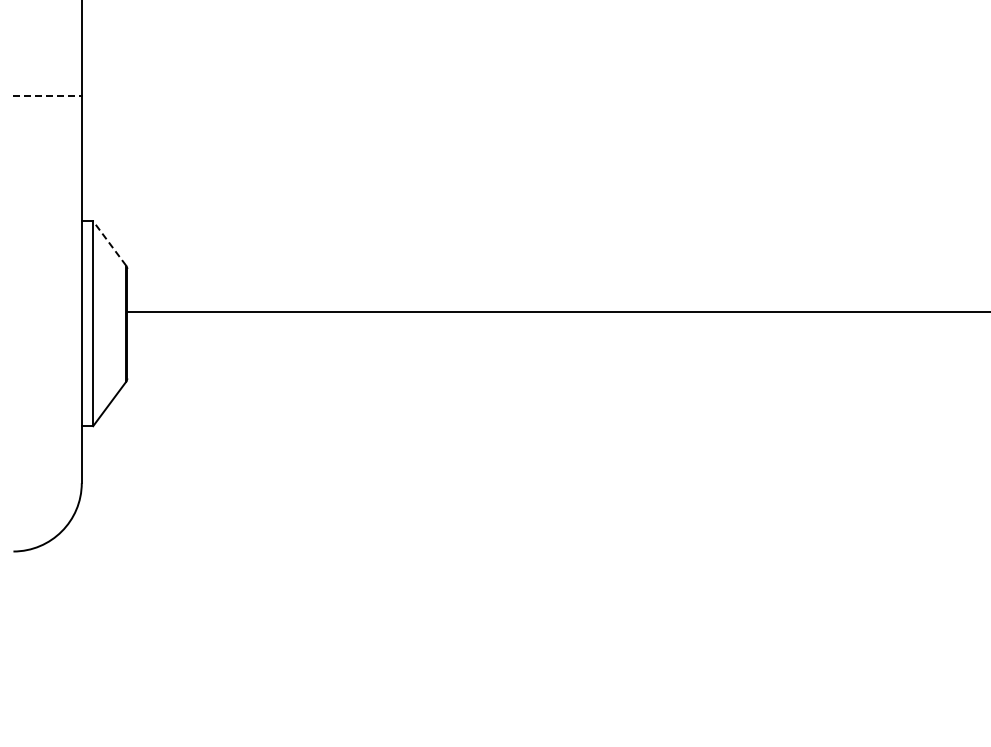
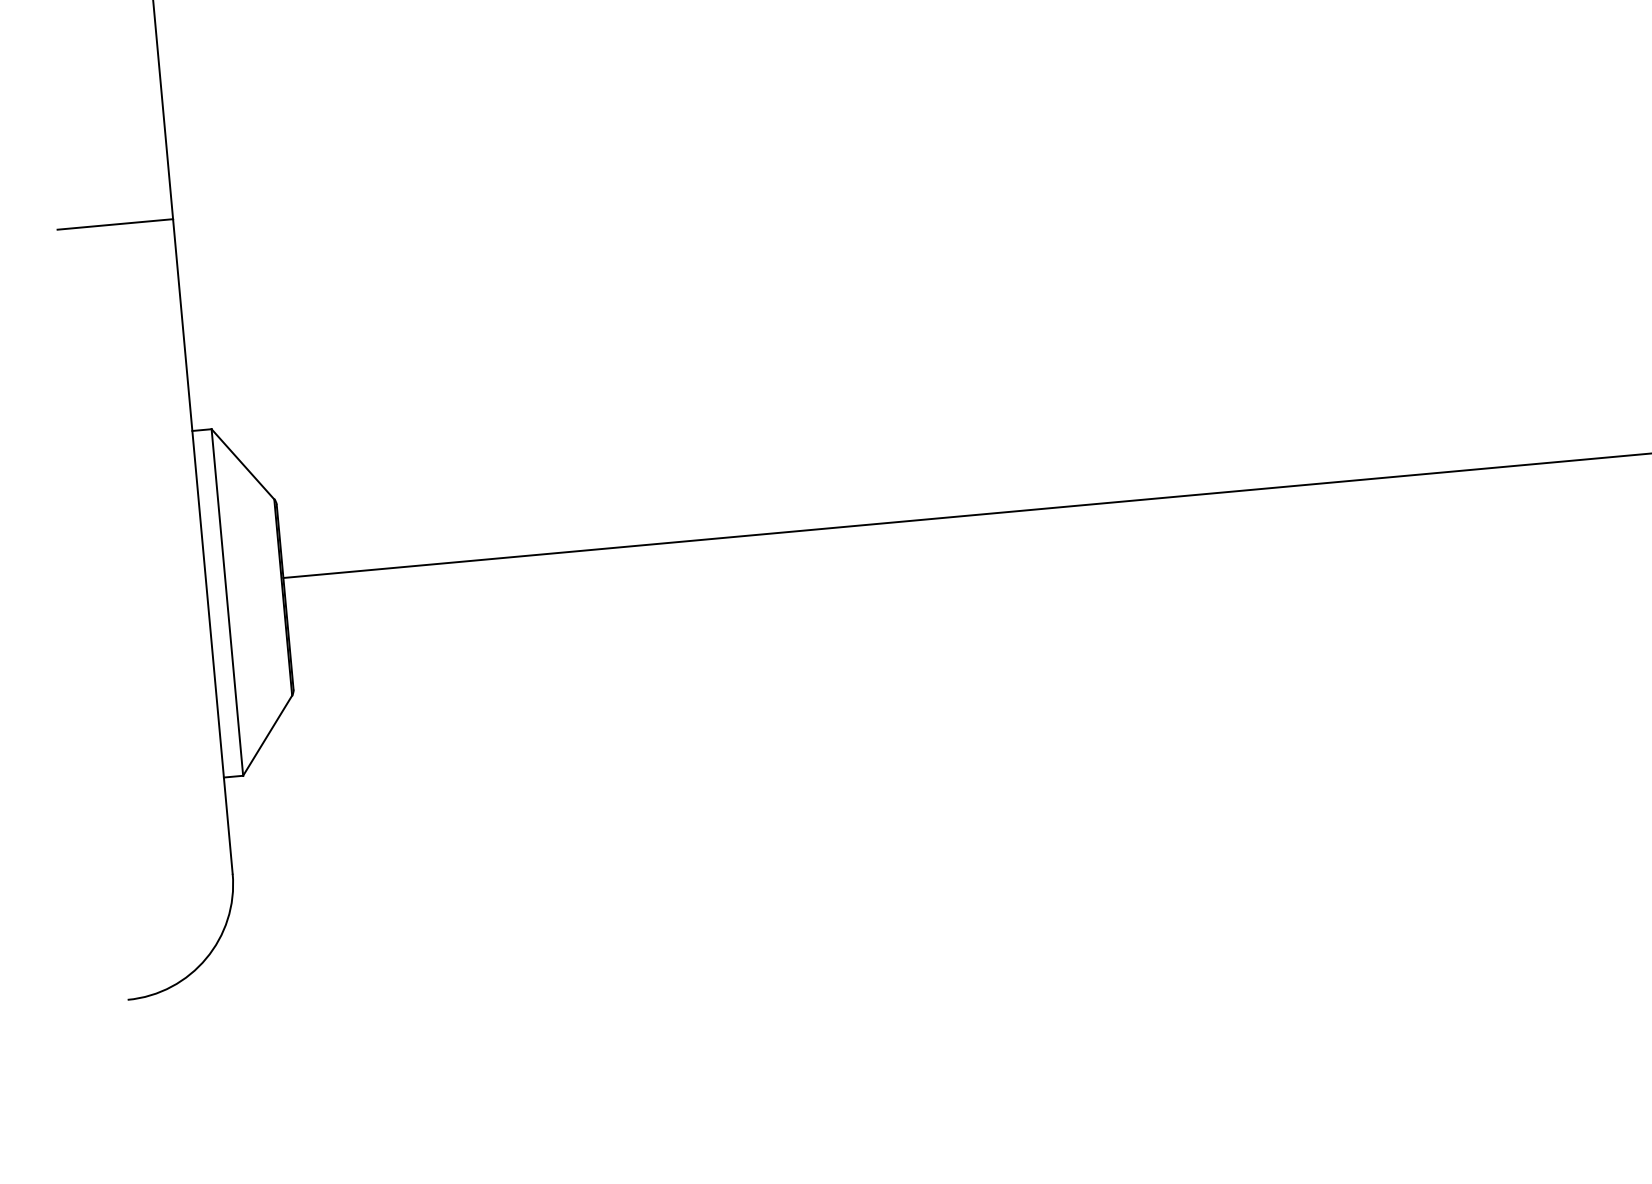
line: (48, 95) -> (116, 223), dashed -> solid
line: (109, 243) -> (242, 464), dashed -> solid

